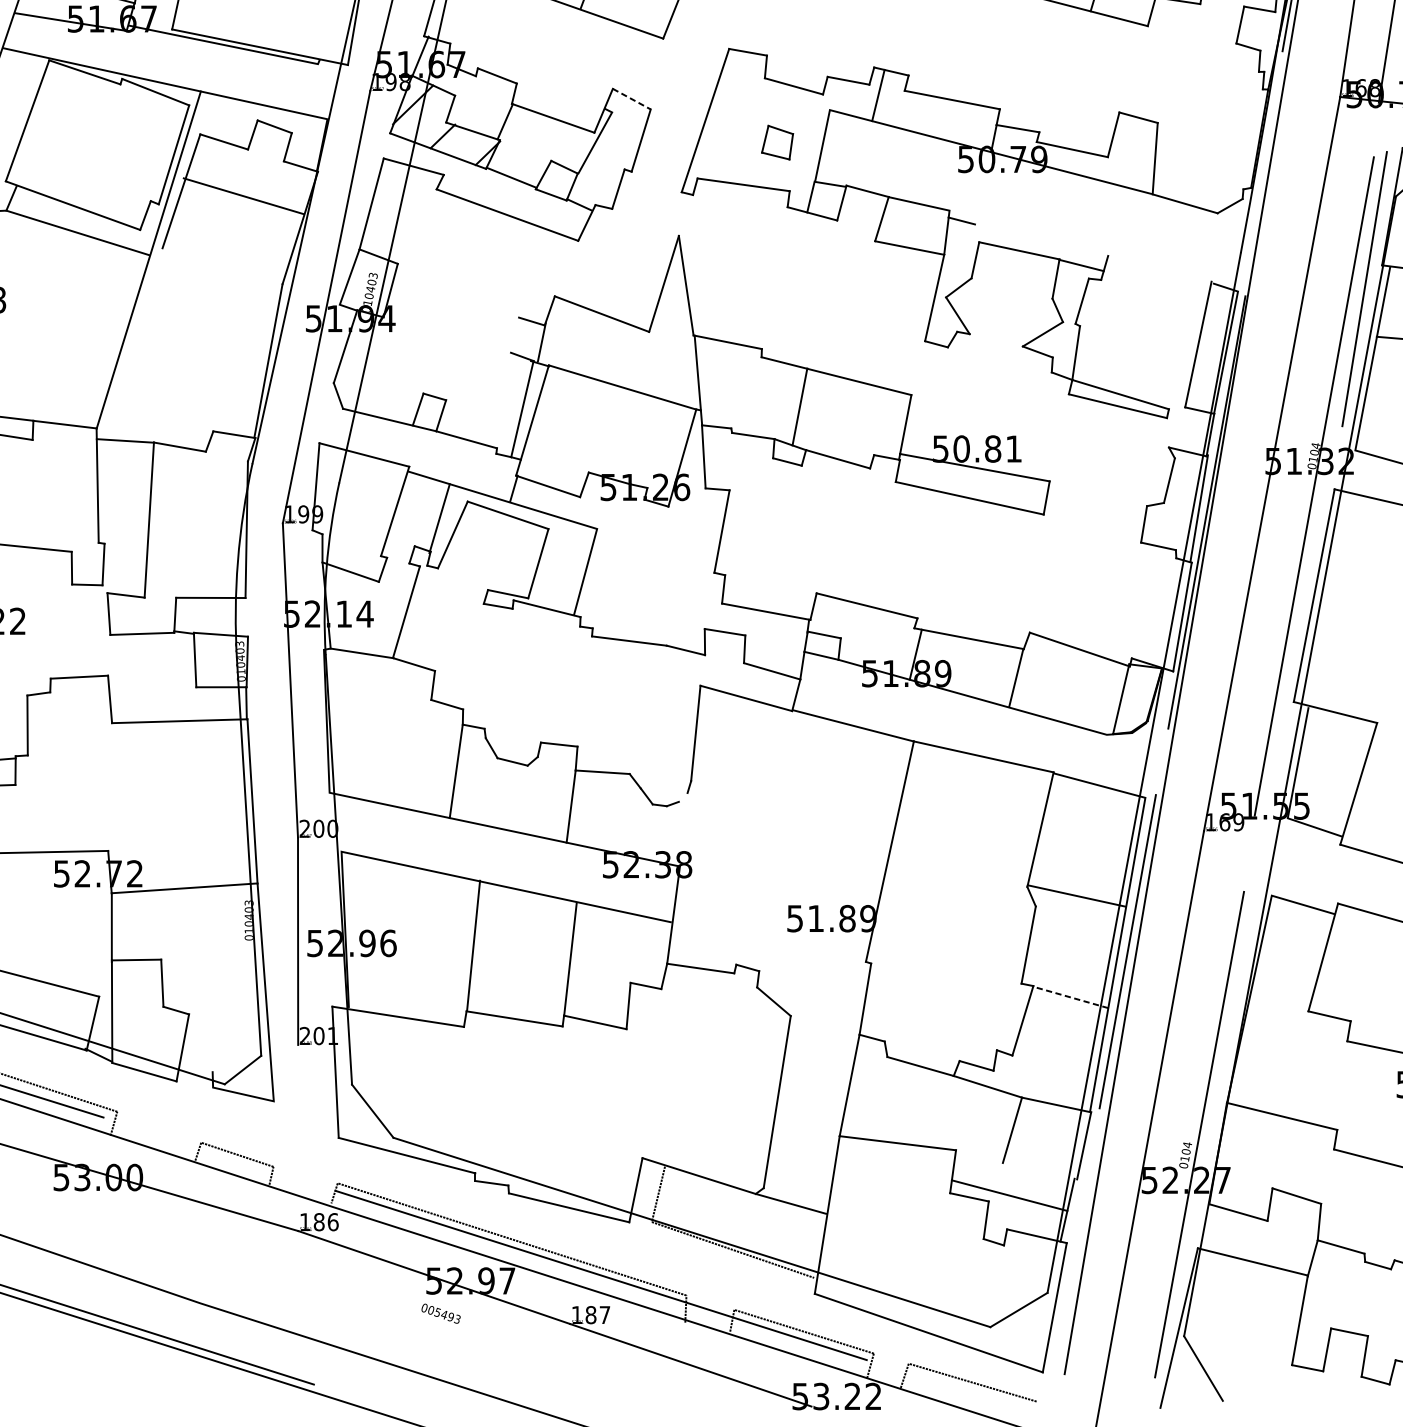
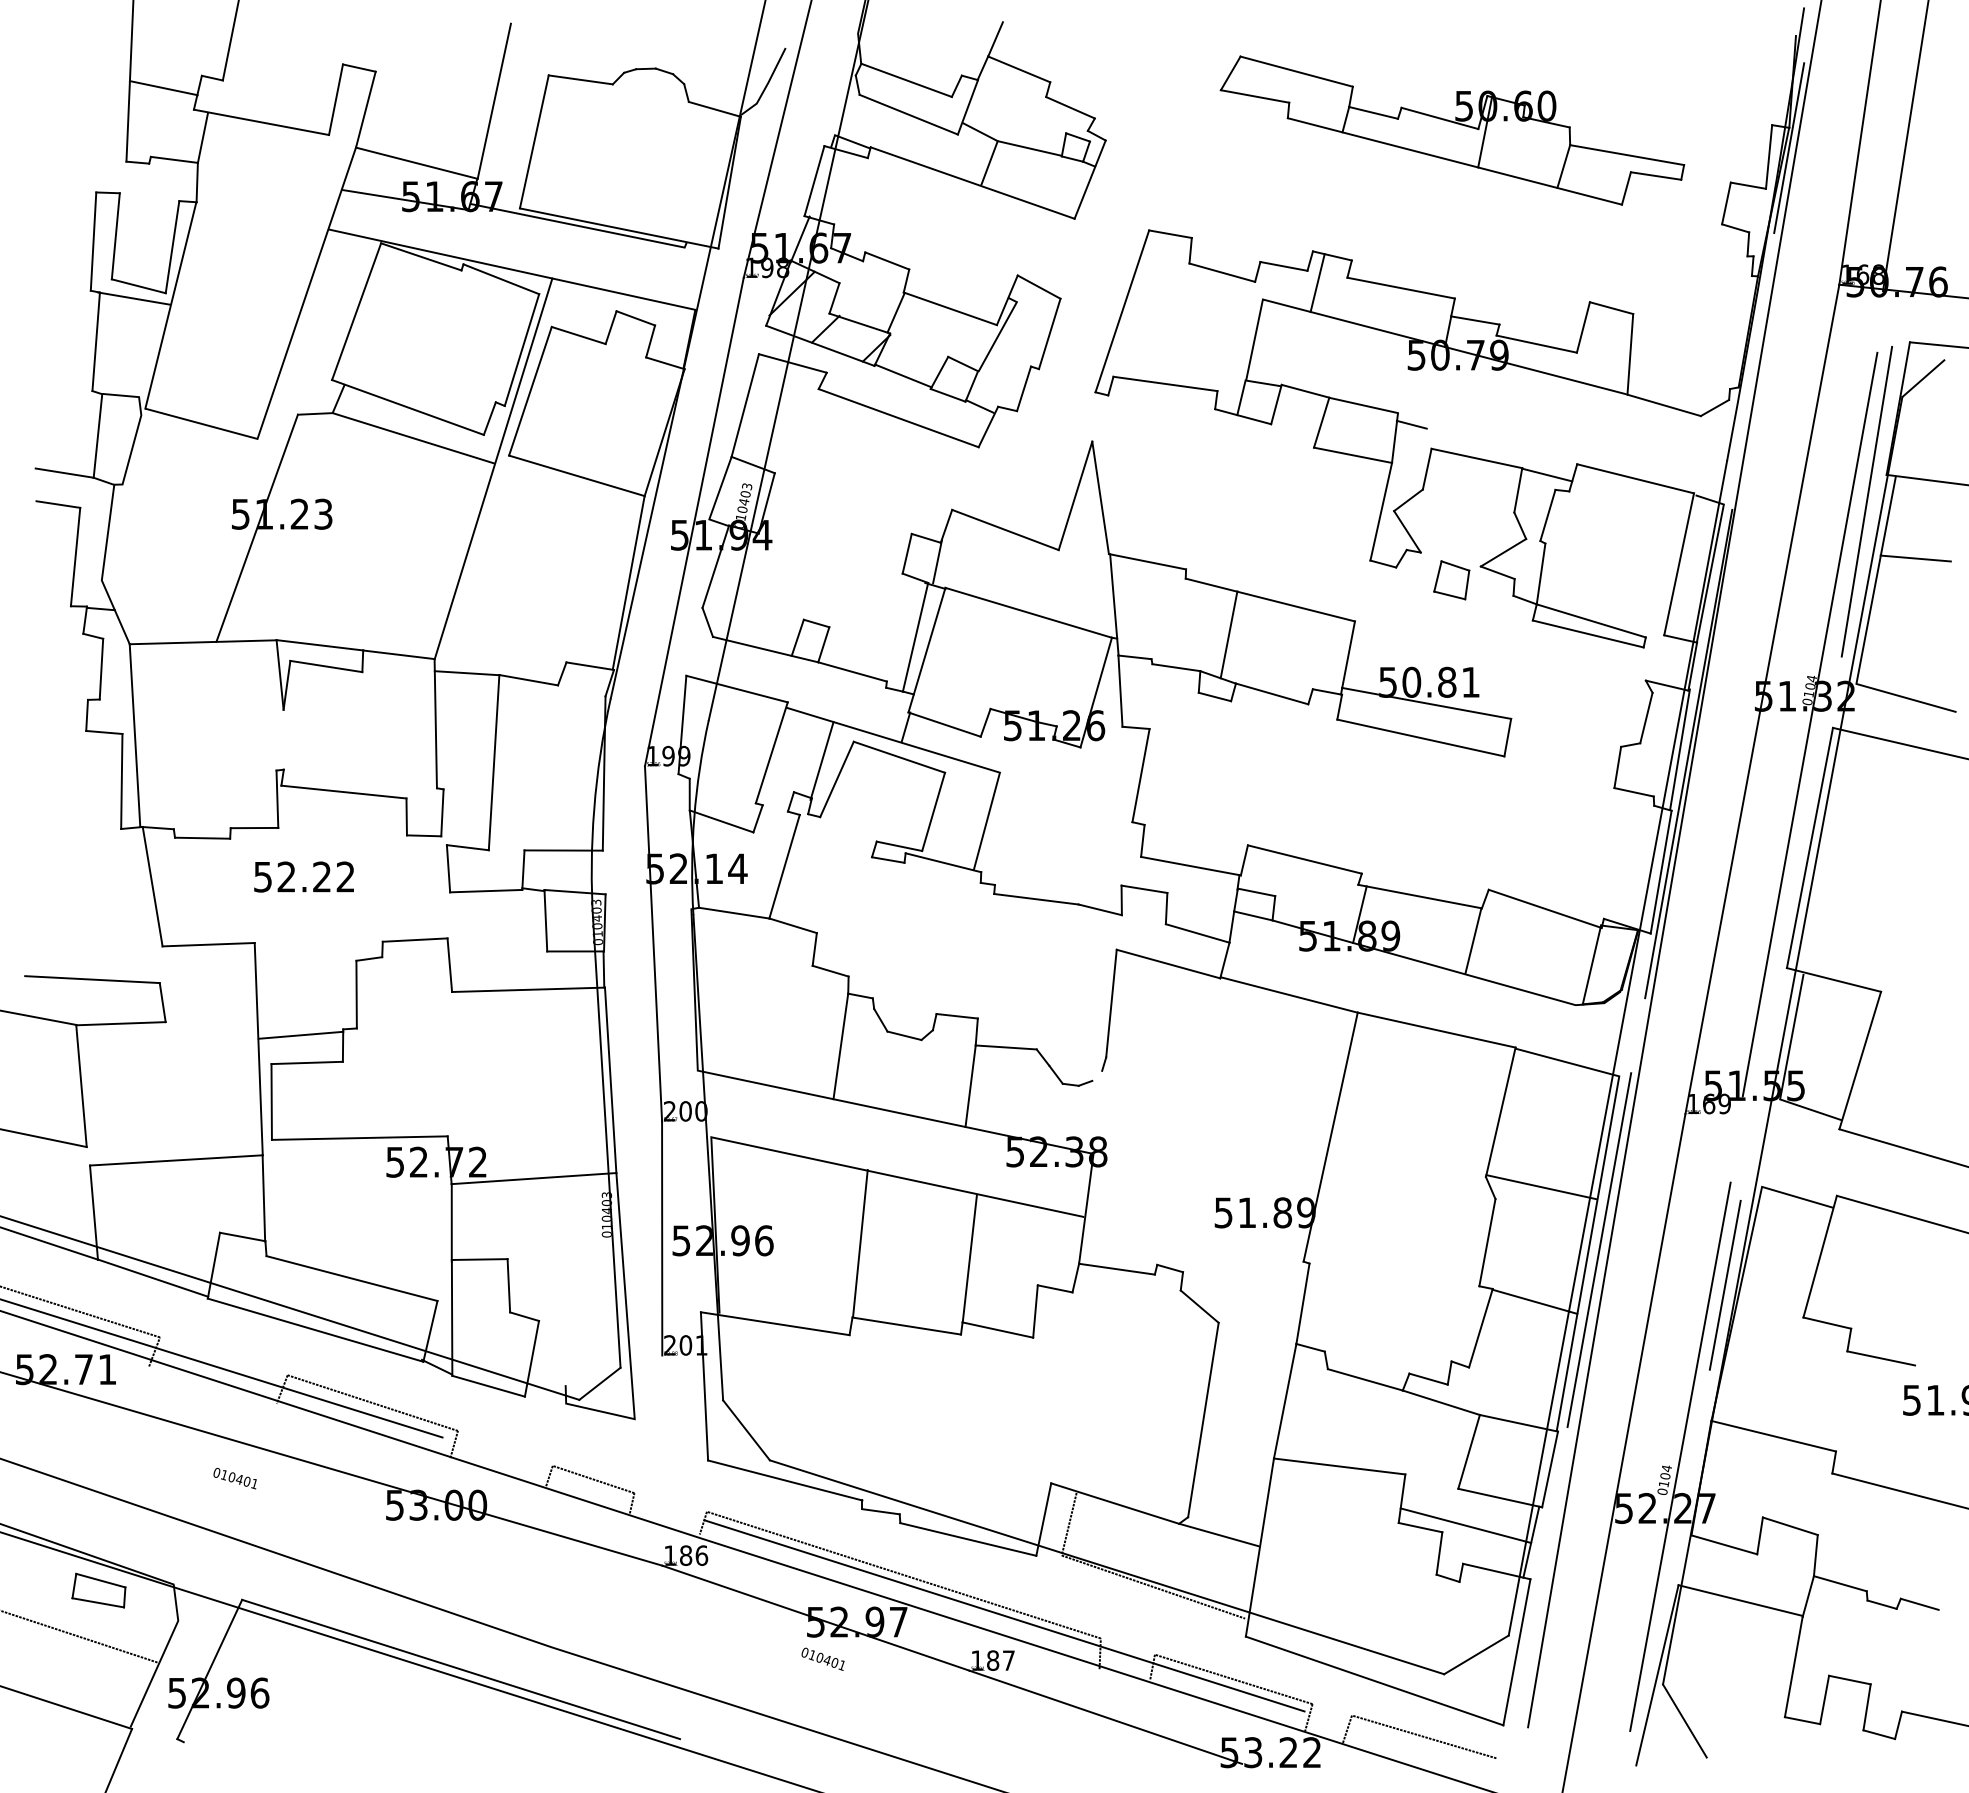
line: (632, 99) -> (1039, 287), dashed -> solid
part: (777, 142) -> (1451, 580), moved
line: (243, 195) -> (576, 475), moved
line: (1159, 268) -> (1635, 478), added
line: (514, 334) -> (906, 553), added
line: (1239, 982) -> (1725, 1284), added
line: (1070, 997) -> (1534, 1301), dashed -> solid
line: (1040, 1170) -> (1500, 1497), added
text: (444, 1314) -> (827, 1660), 005493 -> 010401

